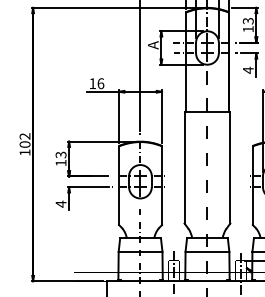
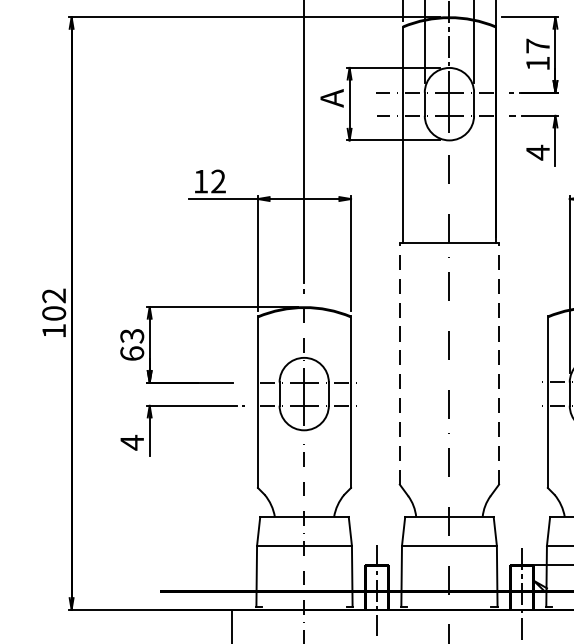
text: (247, 20) -> (536, 44), 13 -> 17
text: (100, 83) -> (217, 181), 16 -> 12
text: (60, 162) -> (130, 352), 13 -> 63
line: (184, 167) -> (399, 363), solid -> dashed
line: (230, 167) -> (499, 363), solid -> dashed

